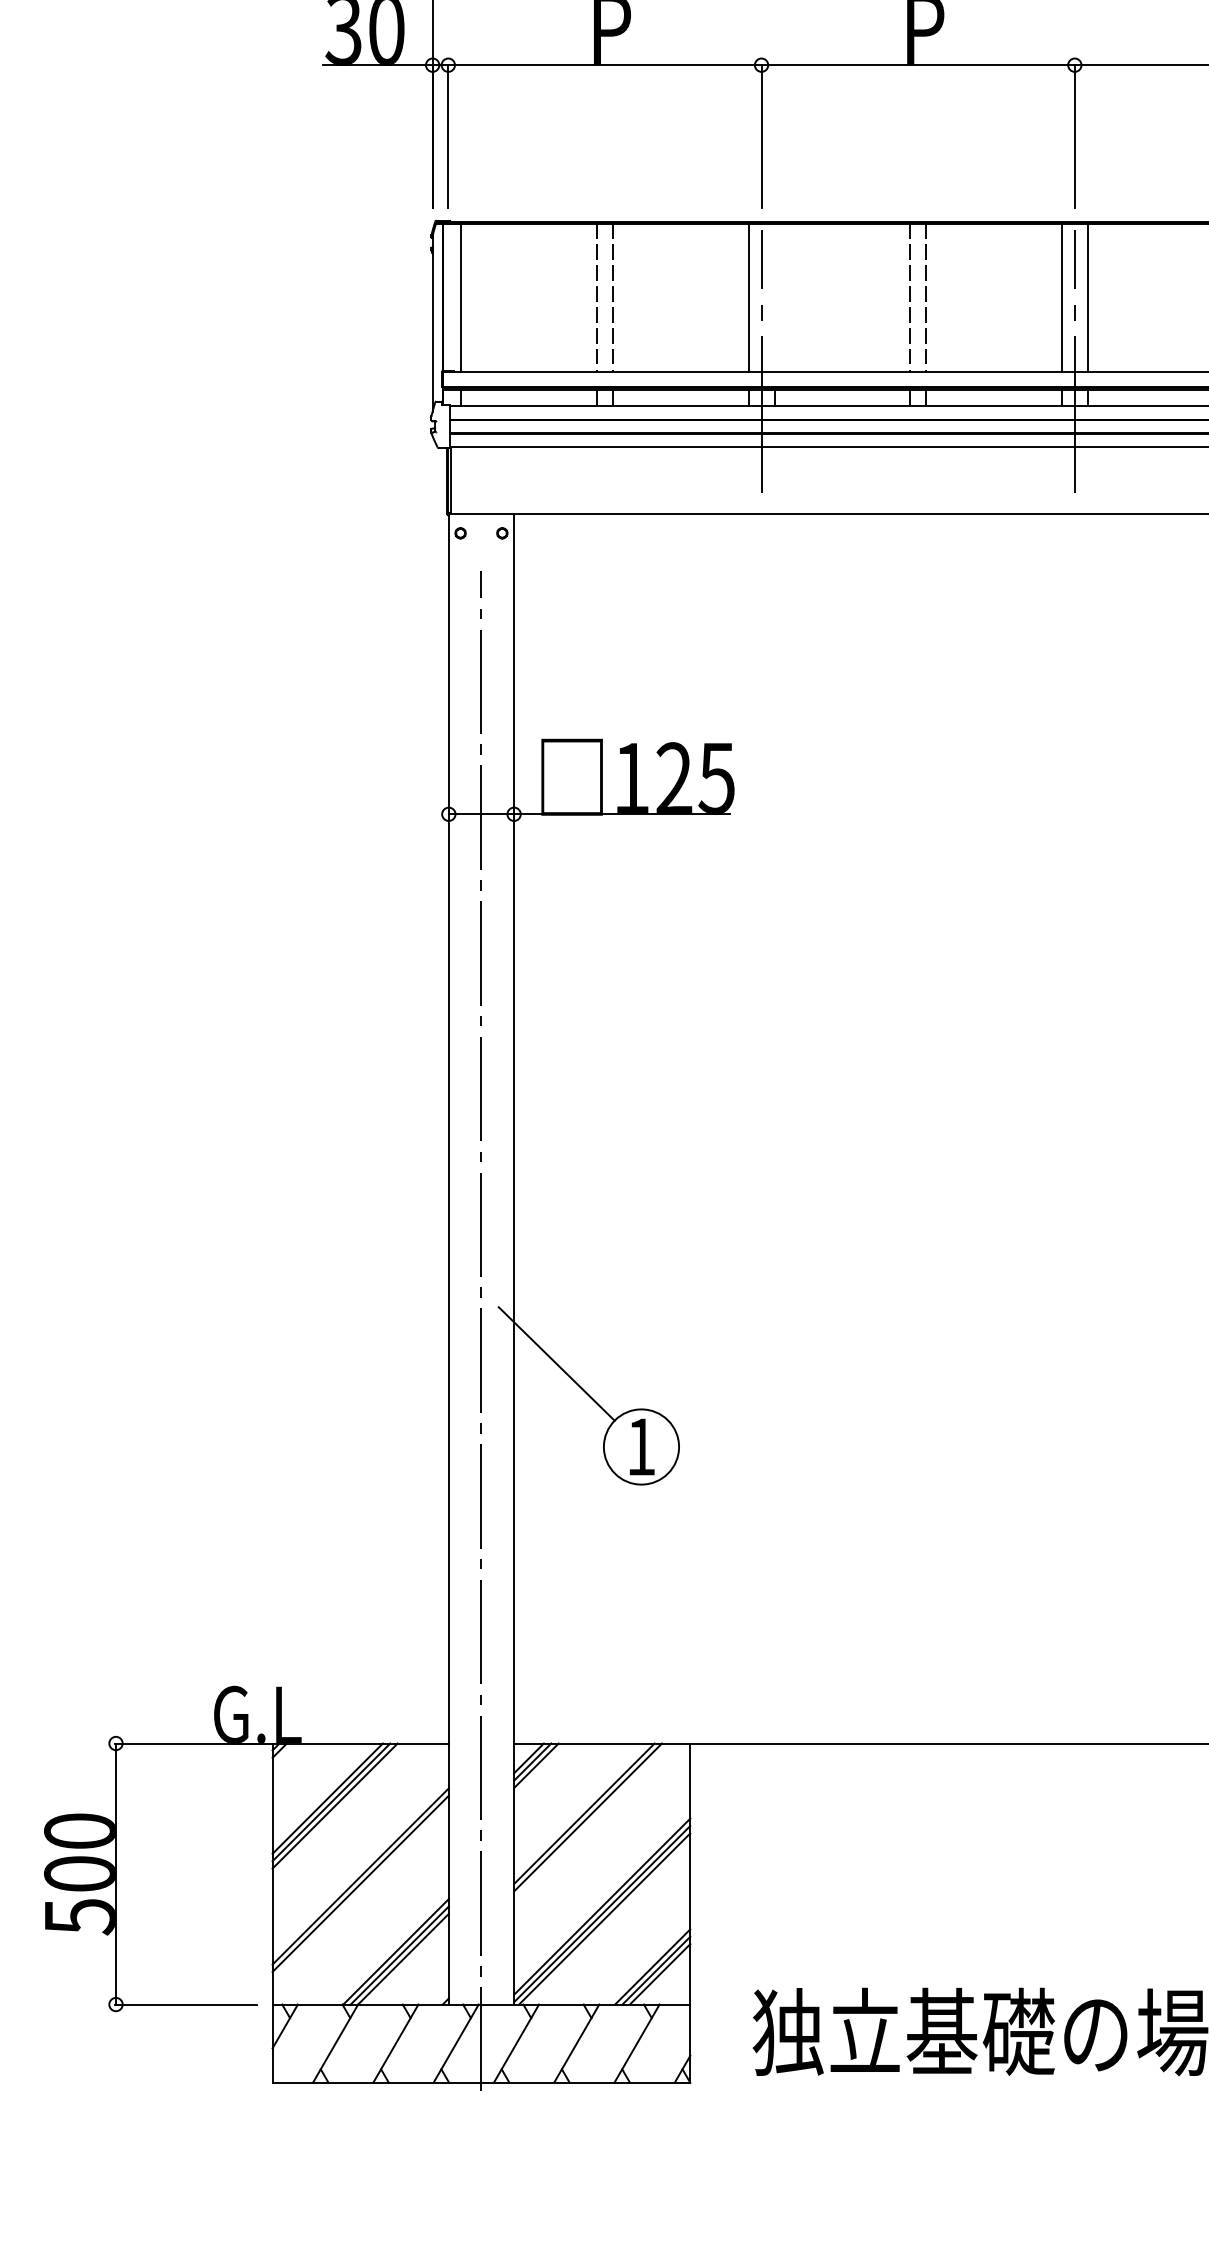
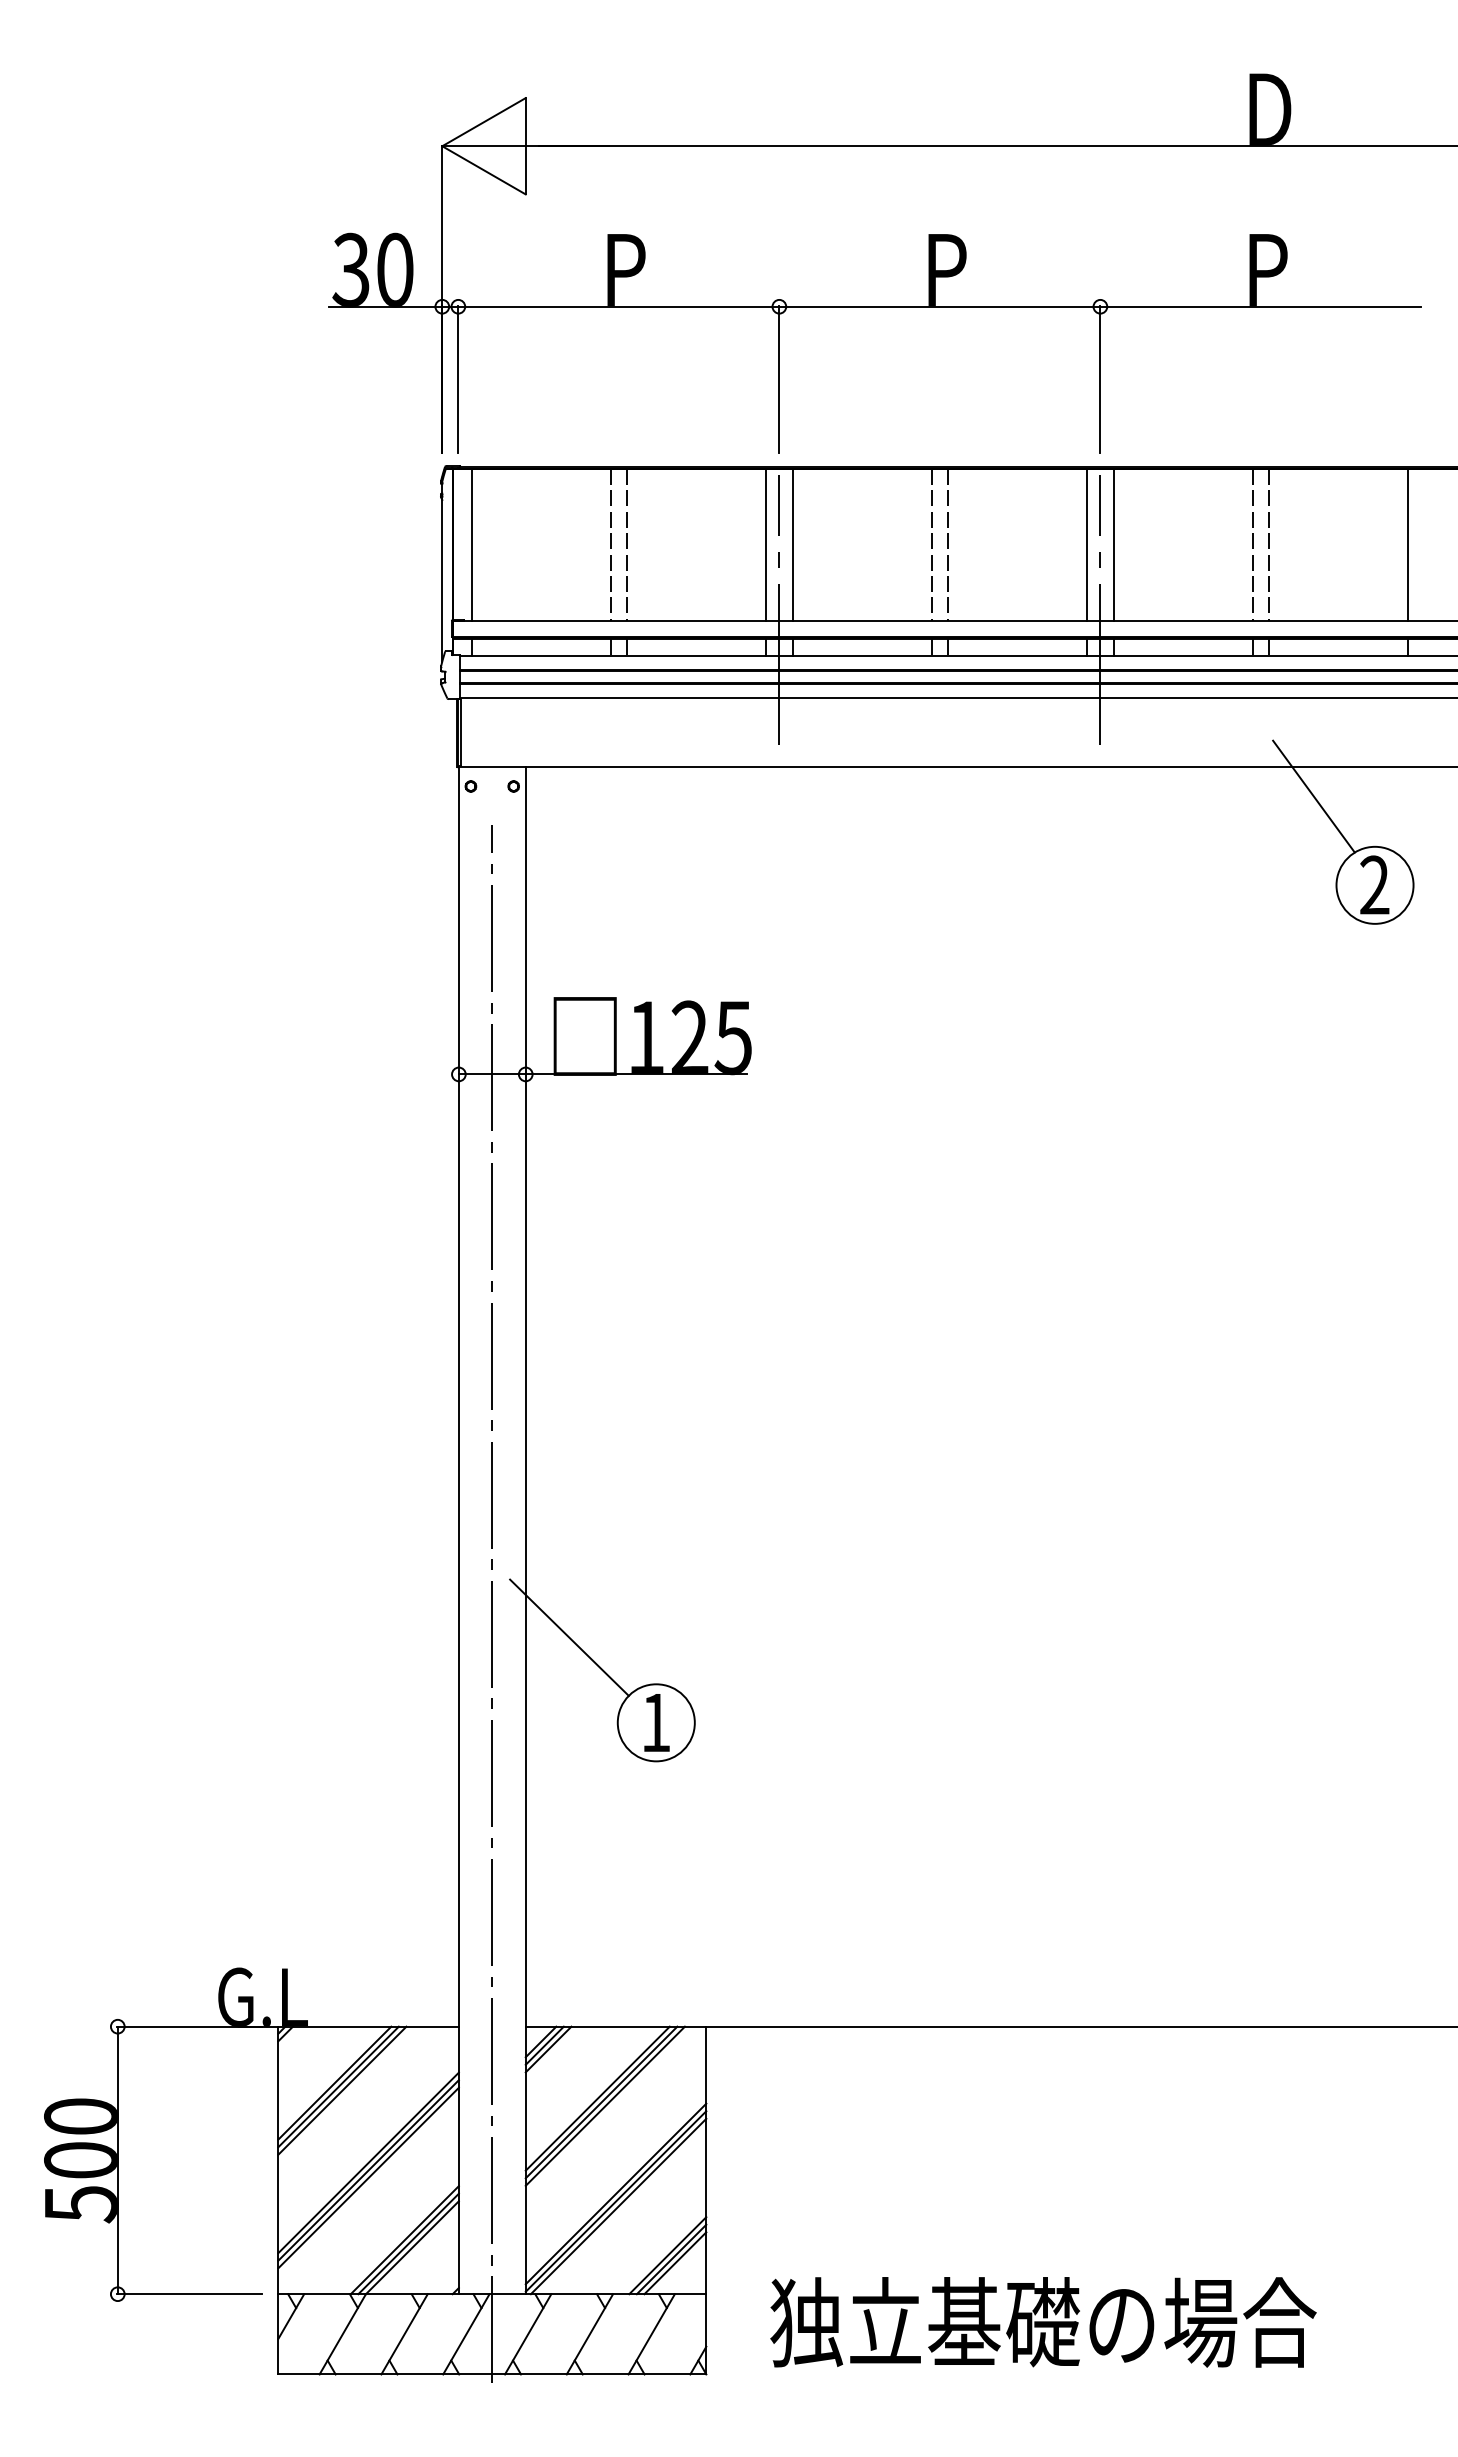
line: (774, 297) -> (792, 544), added
line: (590, 1820) -> (604, 2105), added
line: (360, 1890) -> (368, 2177), added

